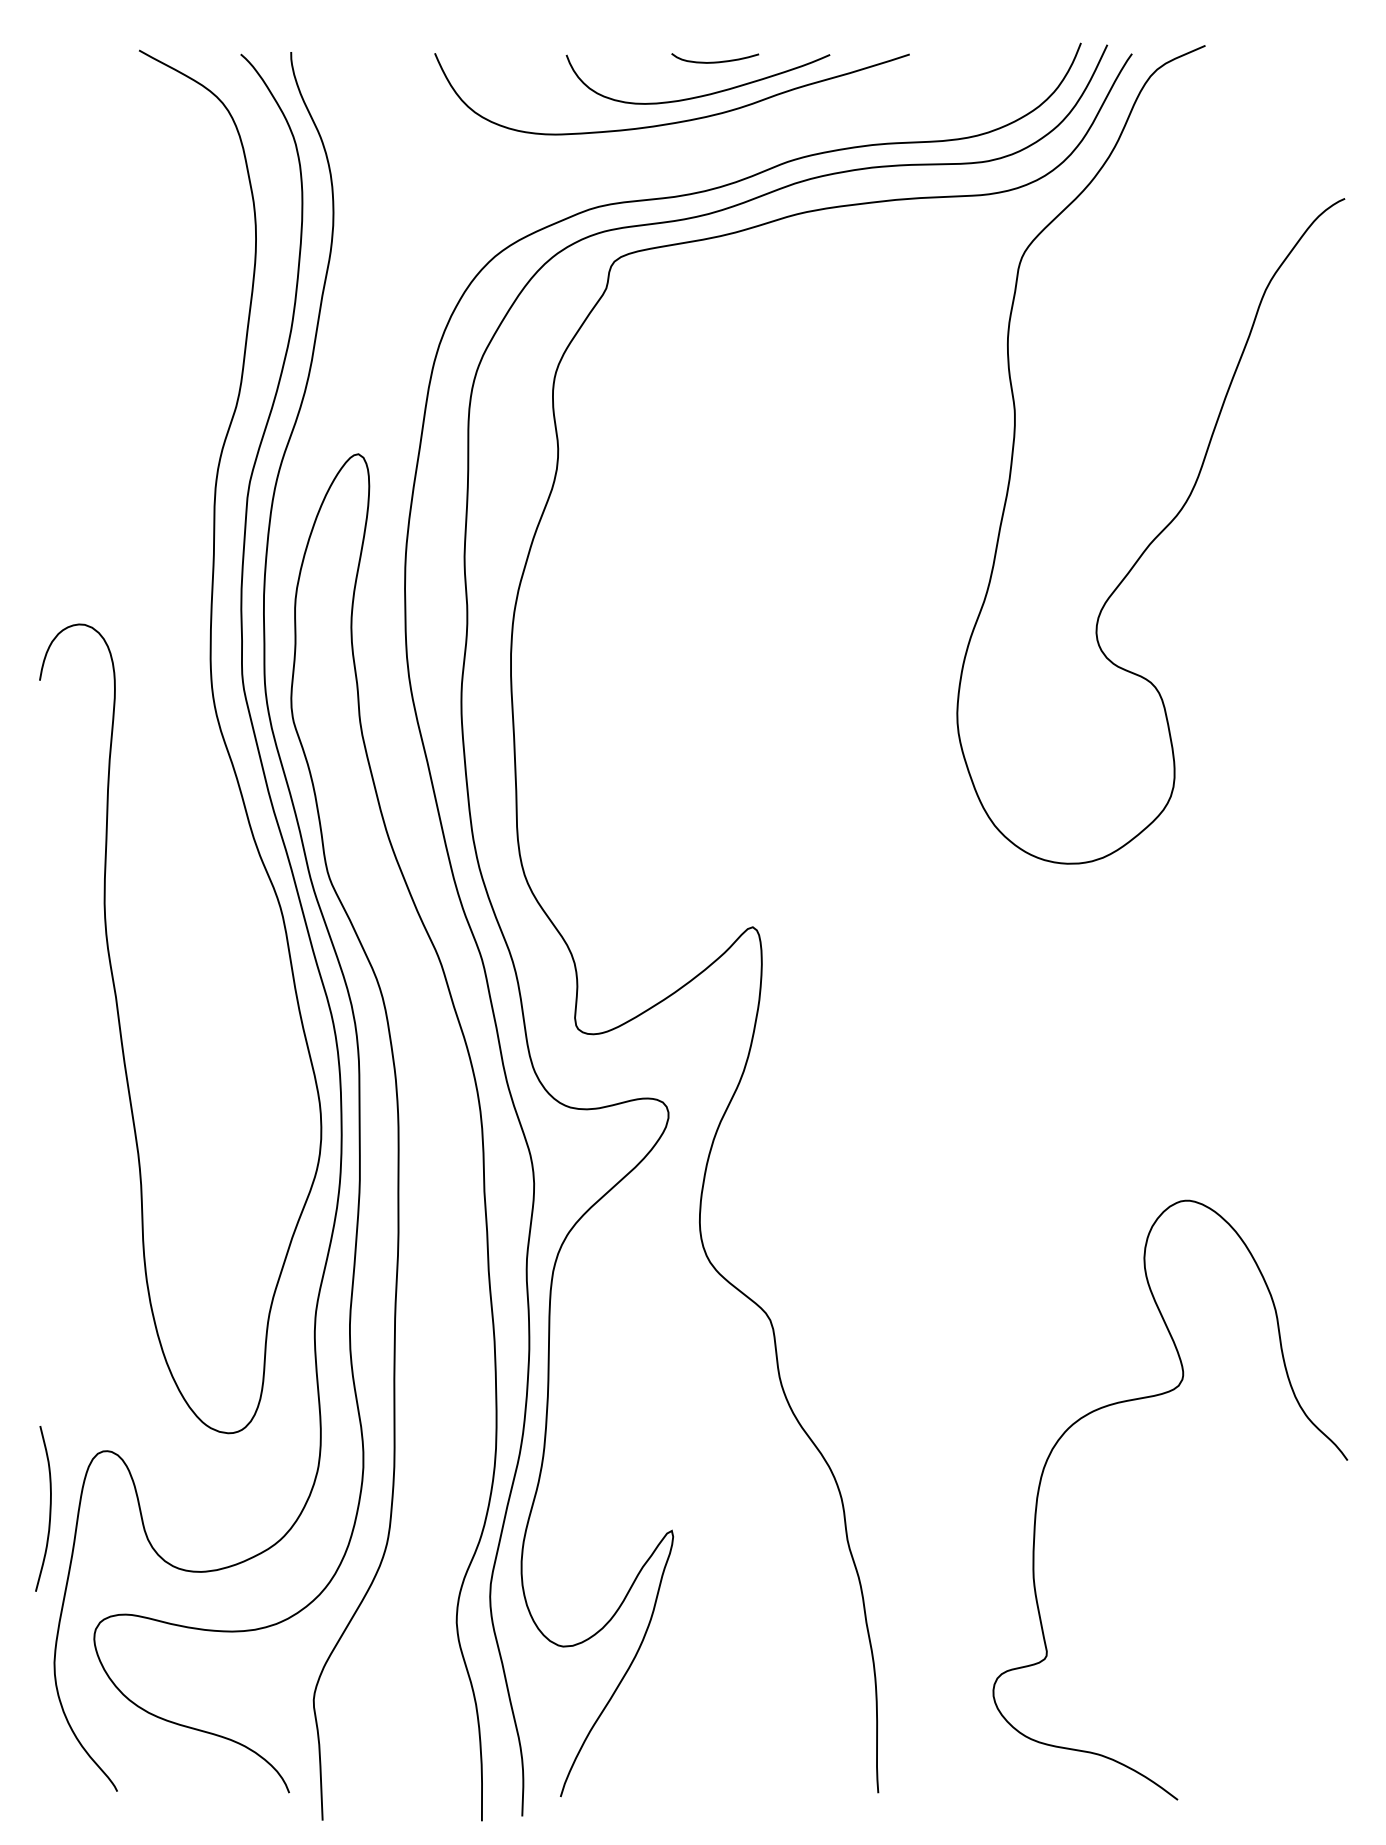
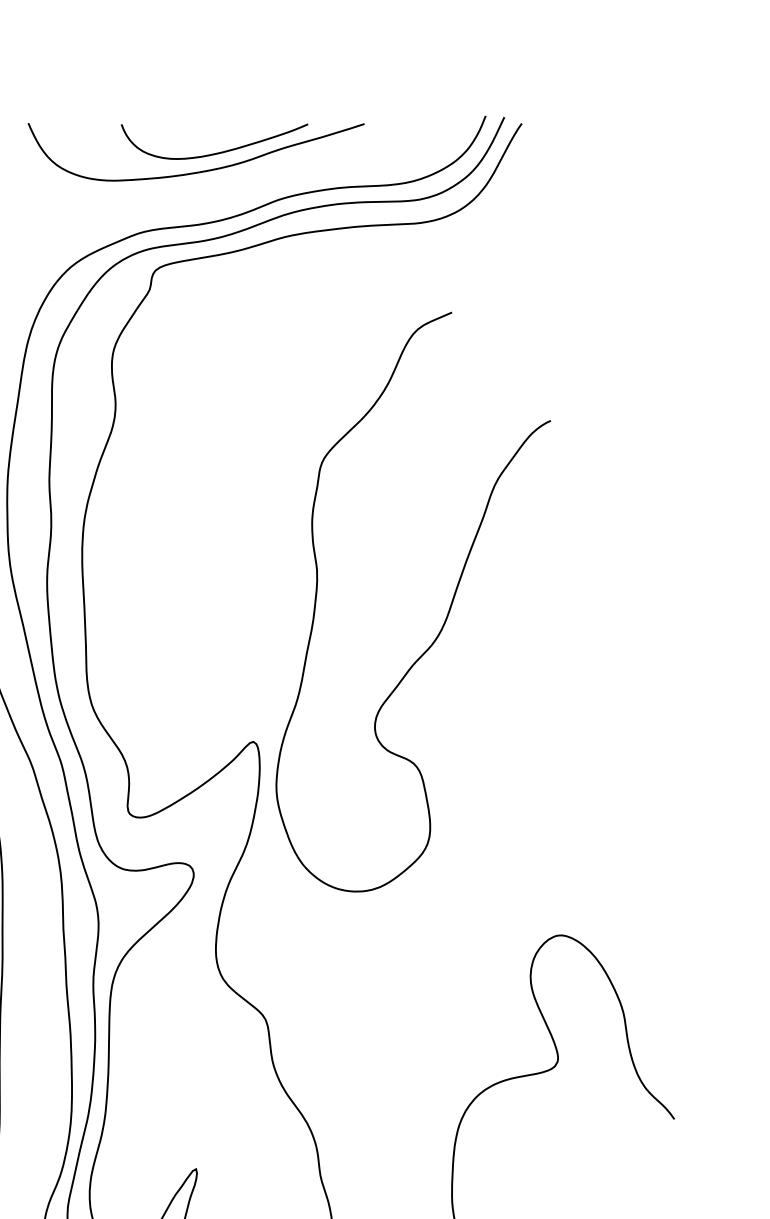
curve: (715, 61) -> (226, 128), removed
curve: (1199, 469) -> (447, 612), moved

